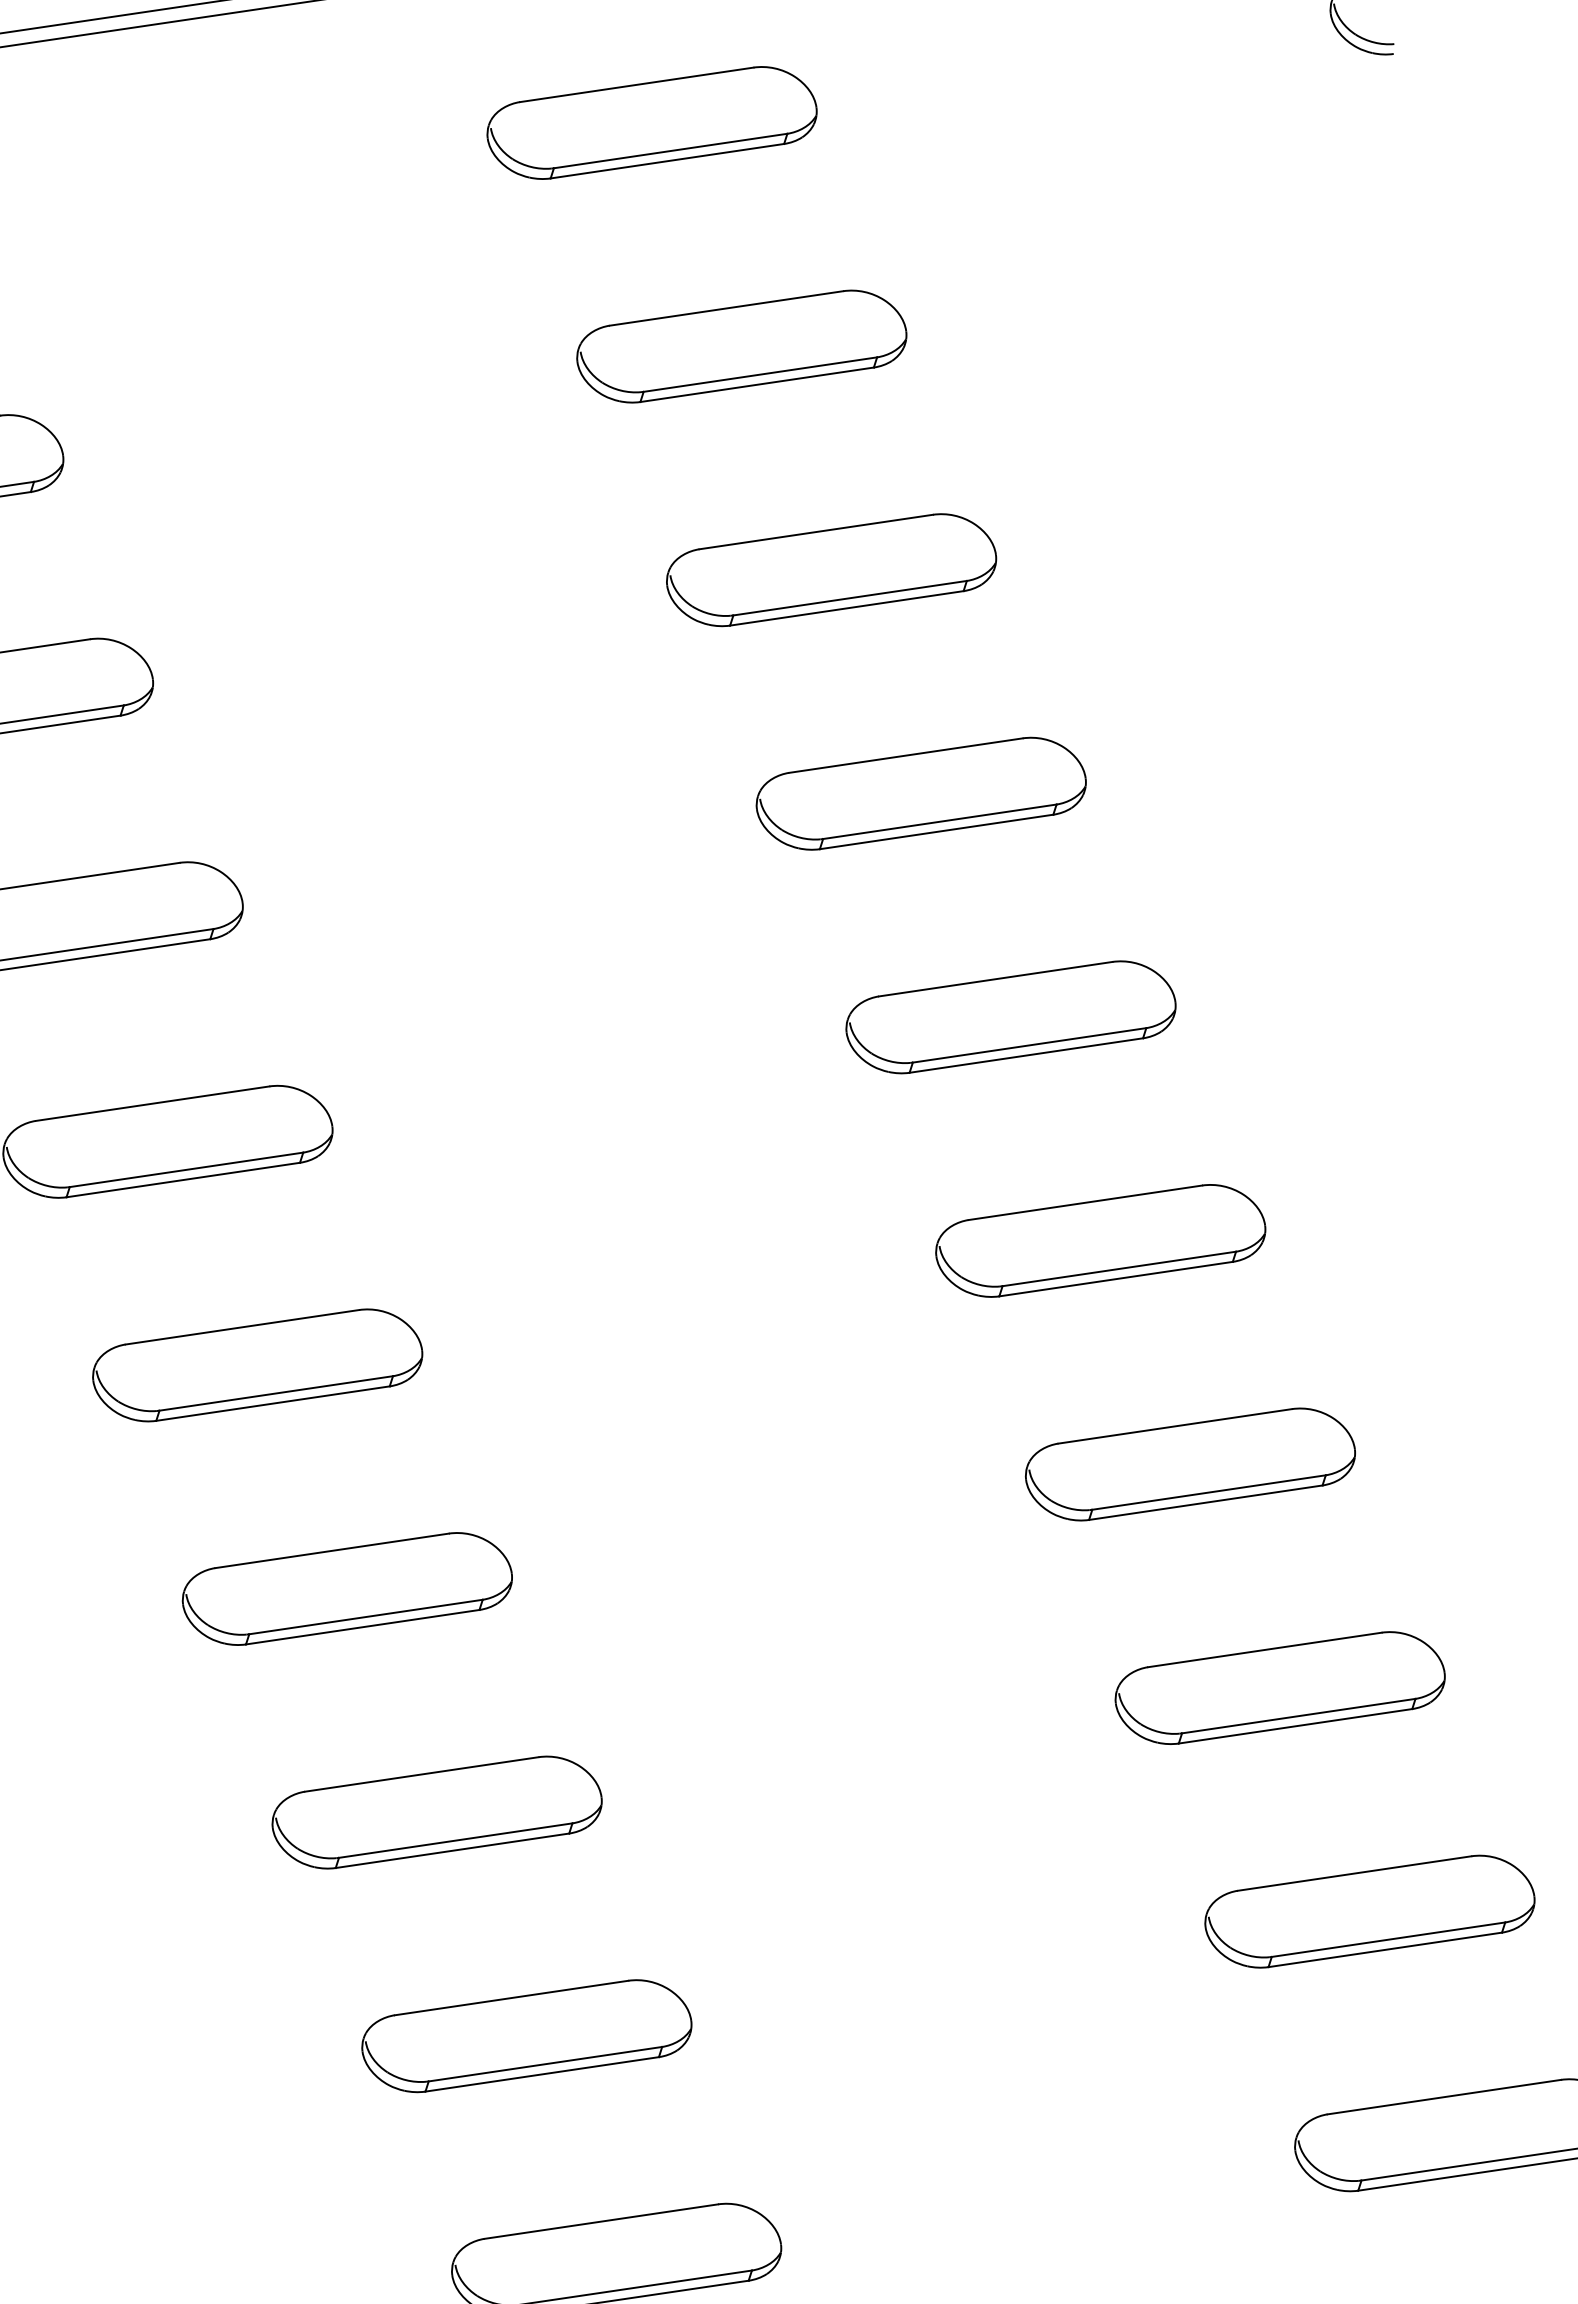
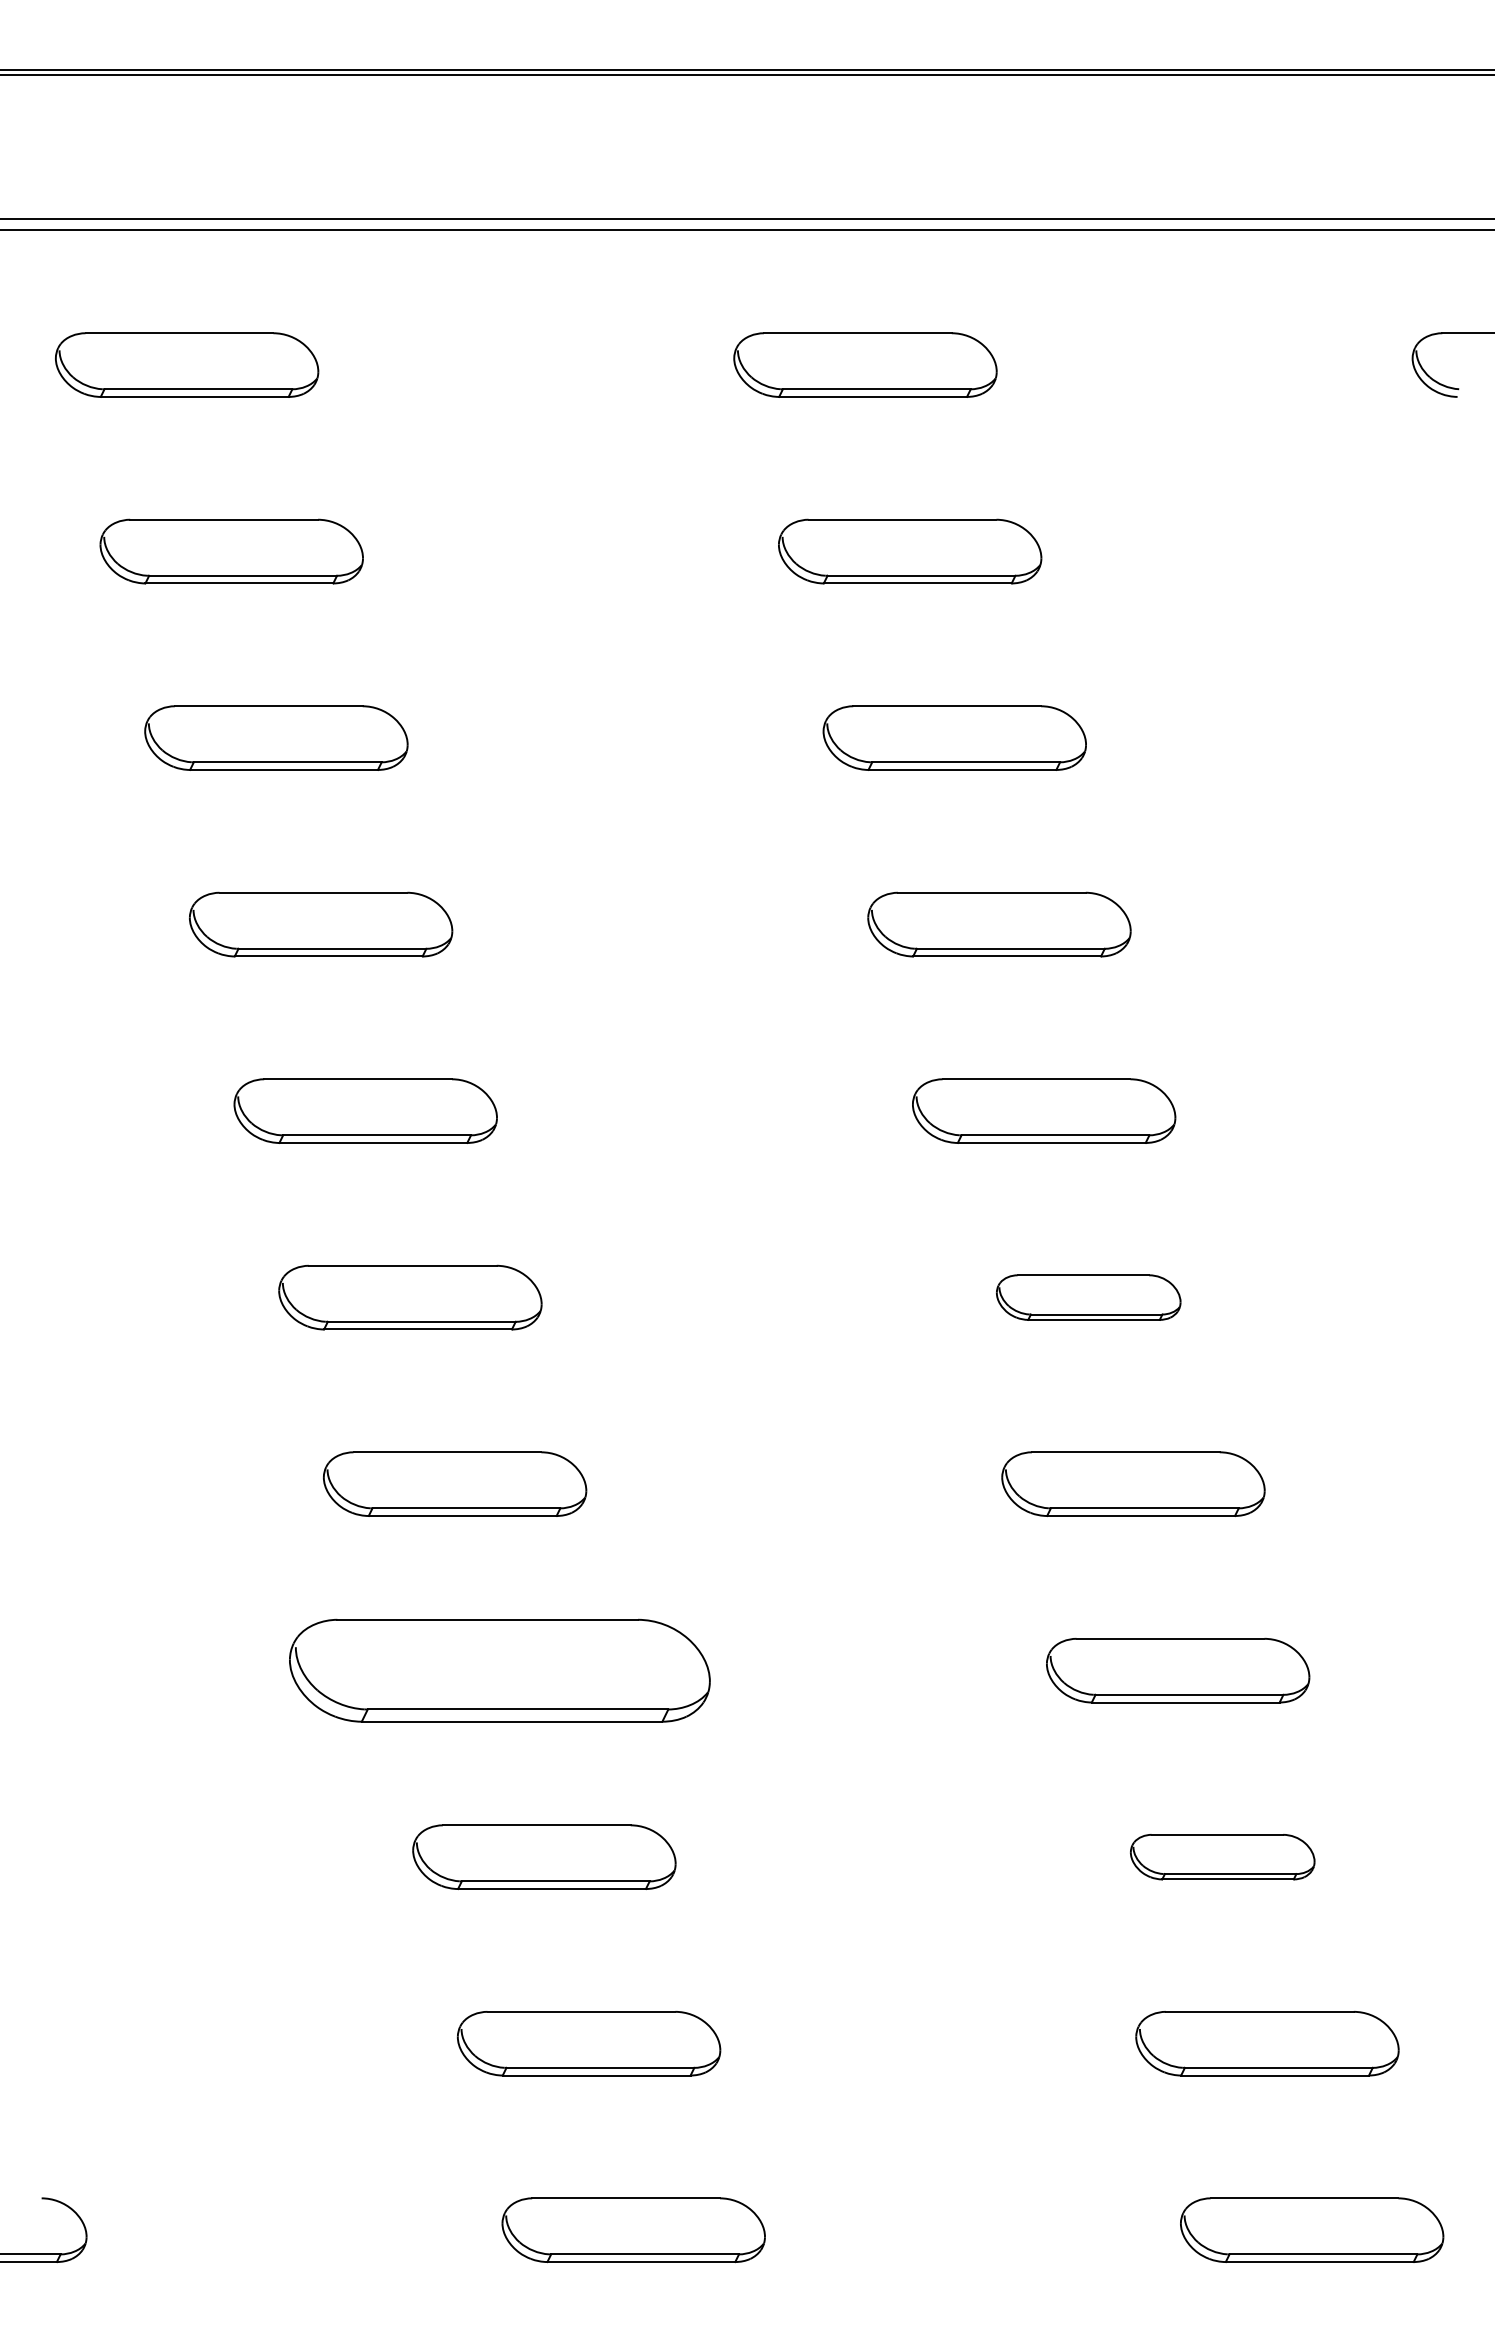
part: (1100, 1240) -> (1088, 1297), size x0.7
part: (436, 1812) -> (499, 1670), size x1.6
part: (1369, 1910) -> (1222, 1856), size x0.7

